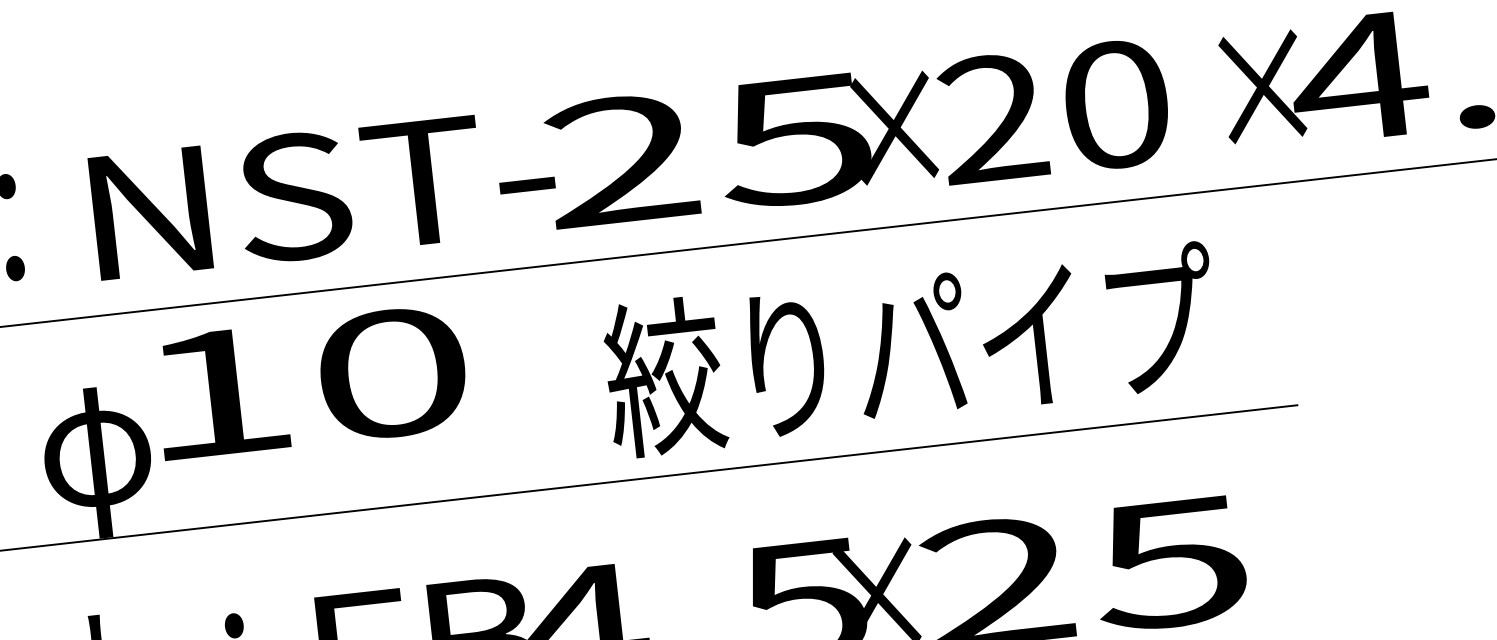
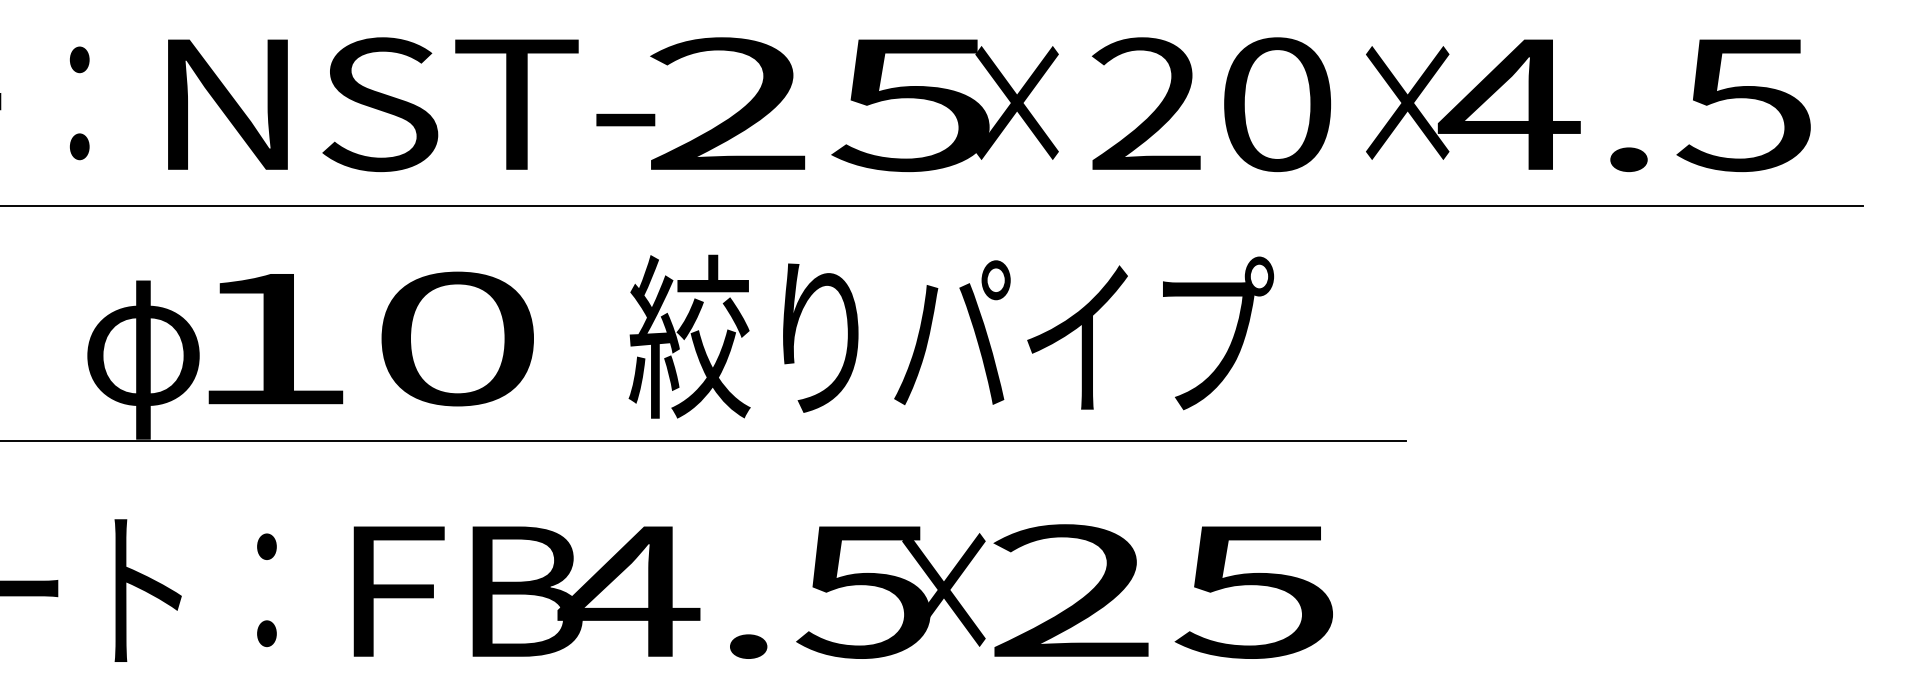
text: (1054, 111) -> (1211, 104), moved
text: (911, 349) -> (951, 336), moved
text: (310, 382) -> (370, 338), moved

